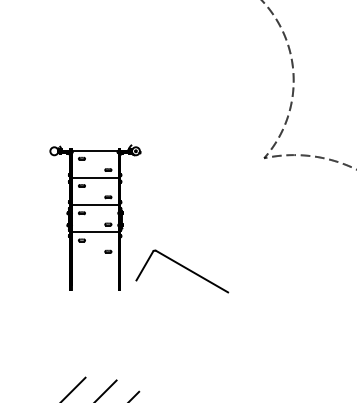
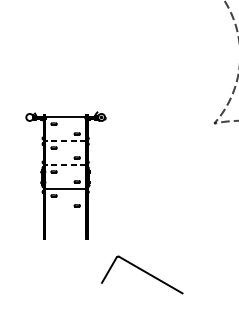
line: (95, 177) -> (65, 140), solid -> dashed
line: (95, 205) -> (65, 165), solid -> dashed
part: (182, 271) -> (142, 275), moved

